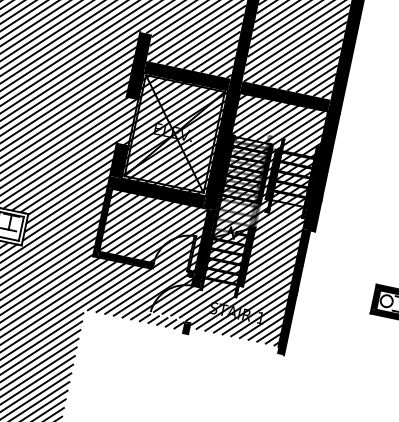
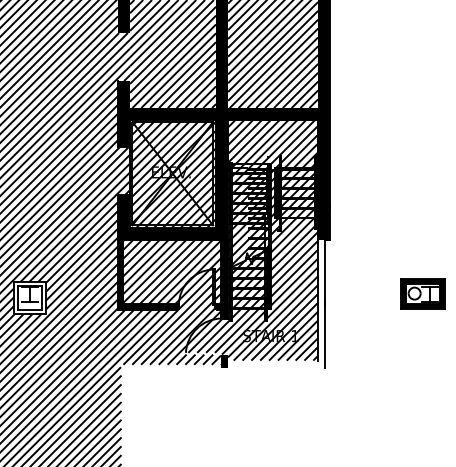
fill: (293, 291) -> (321, 303), removed

